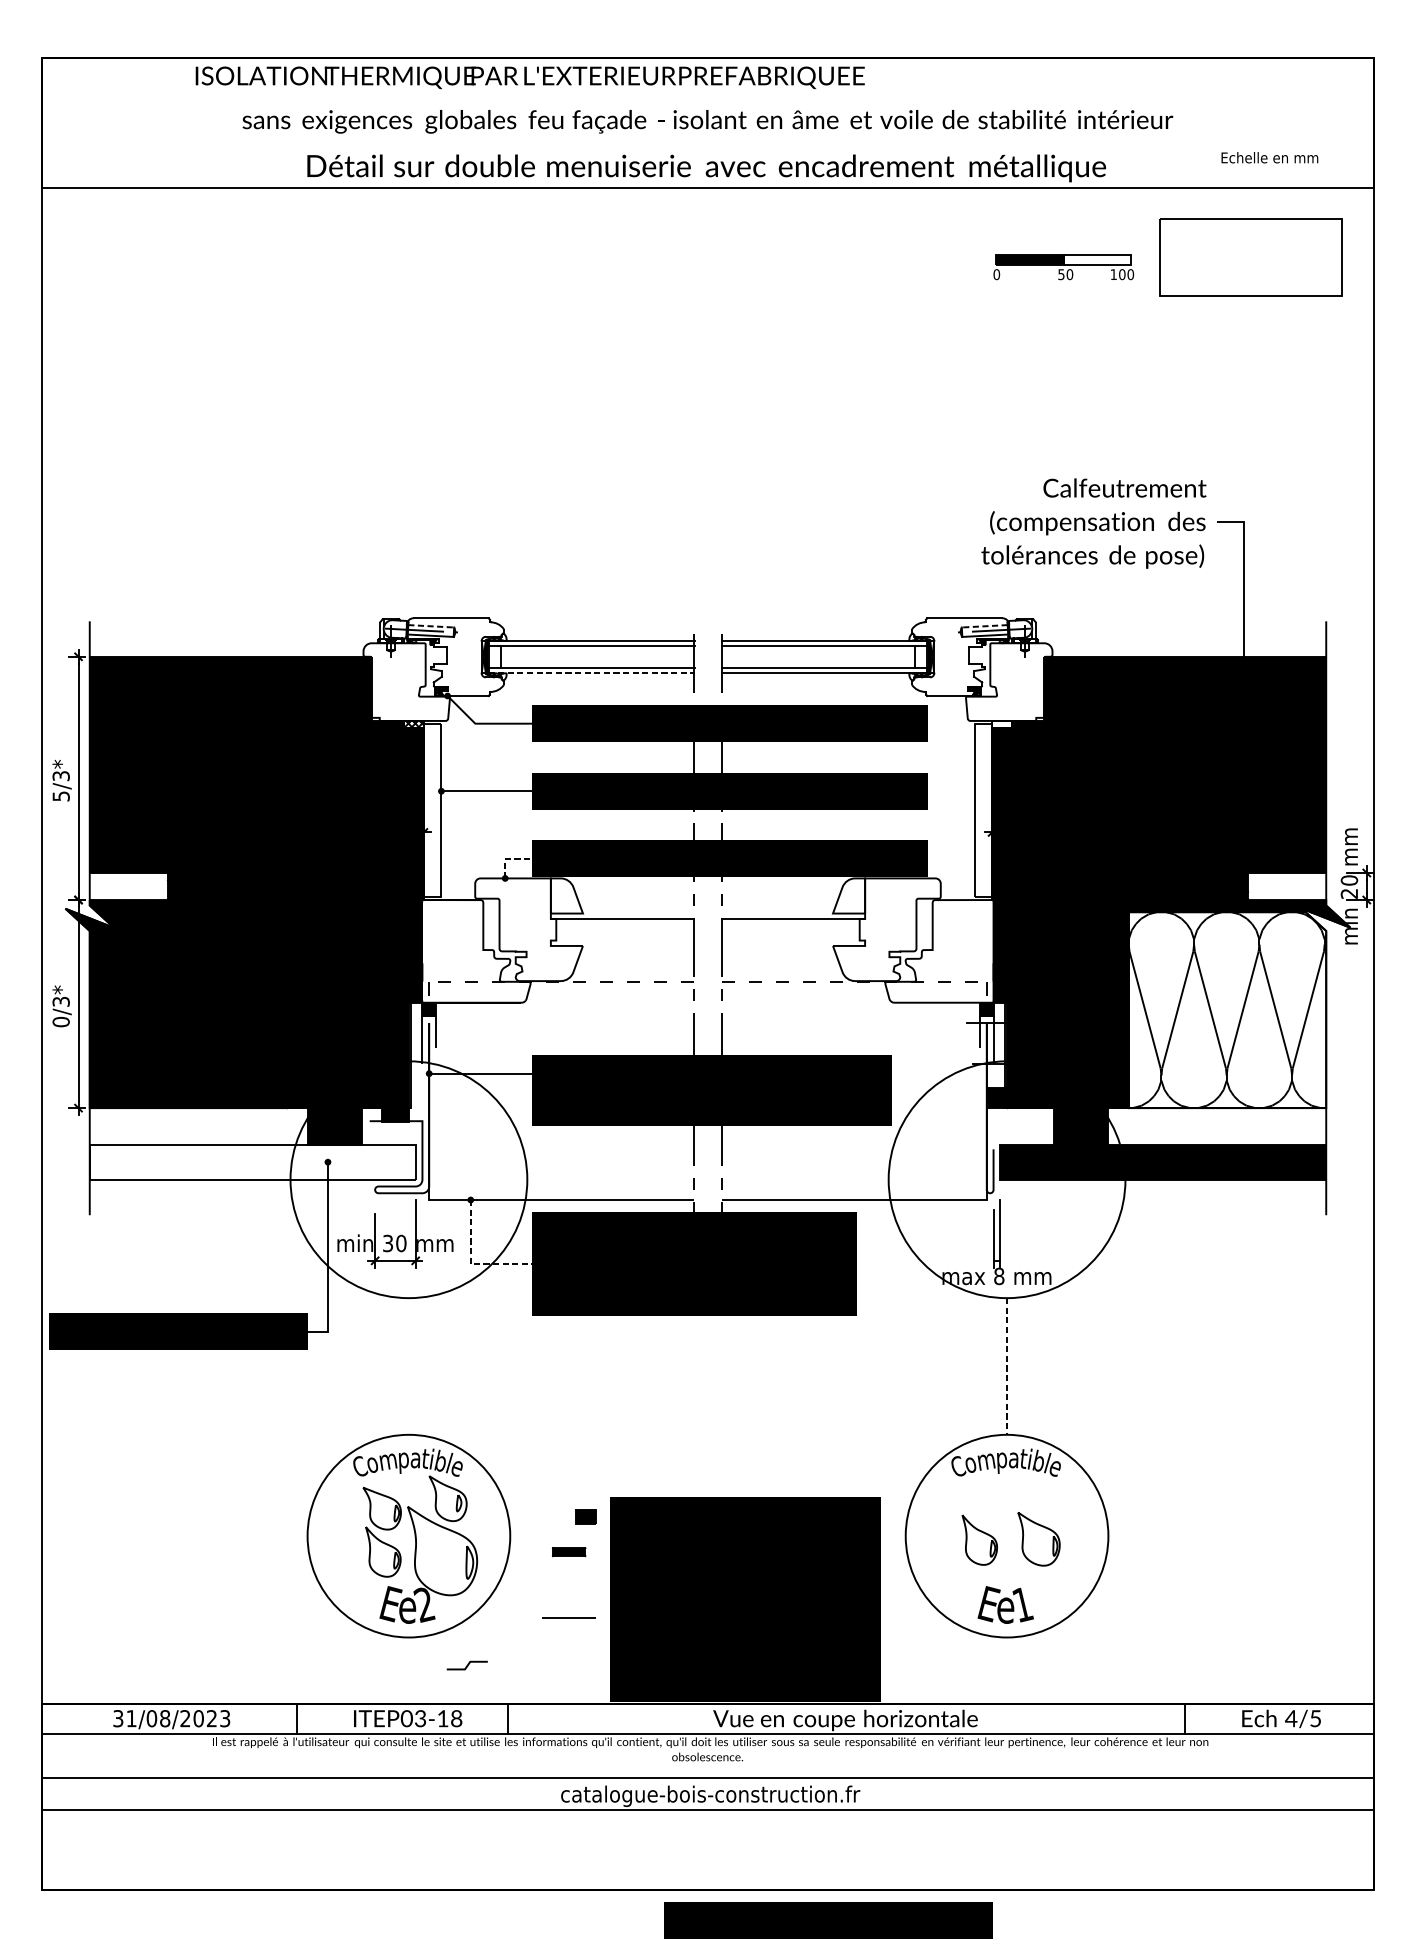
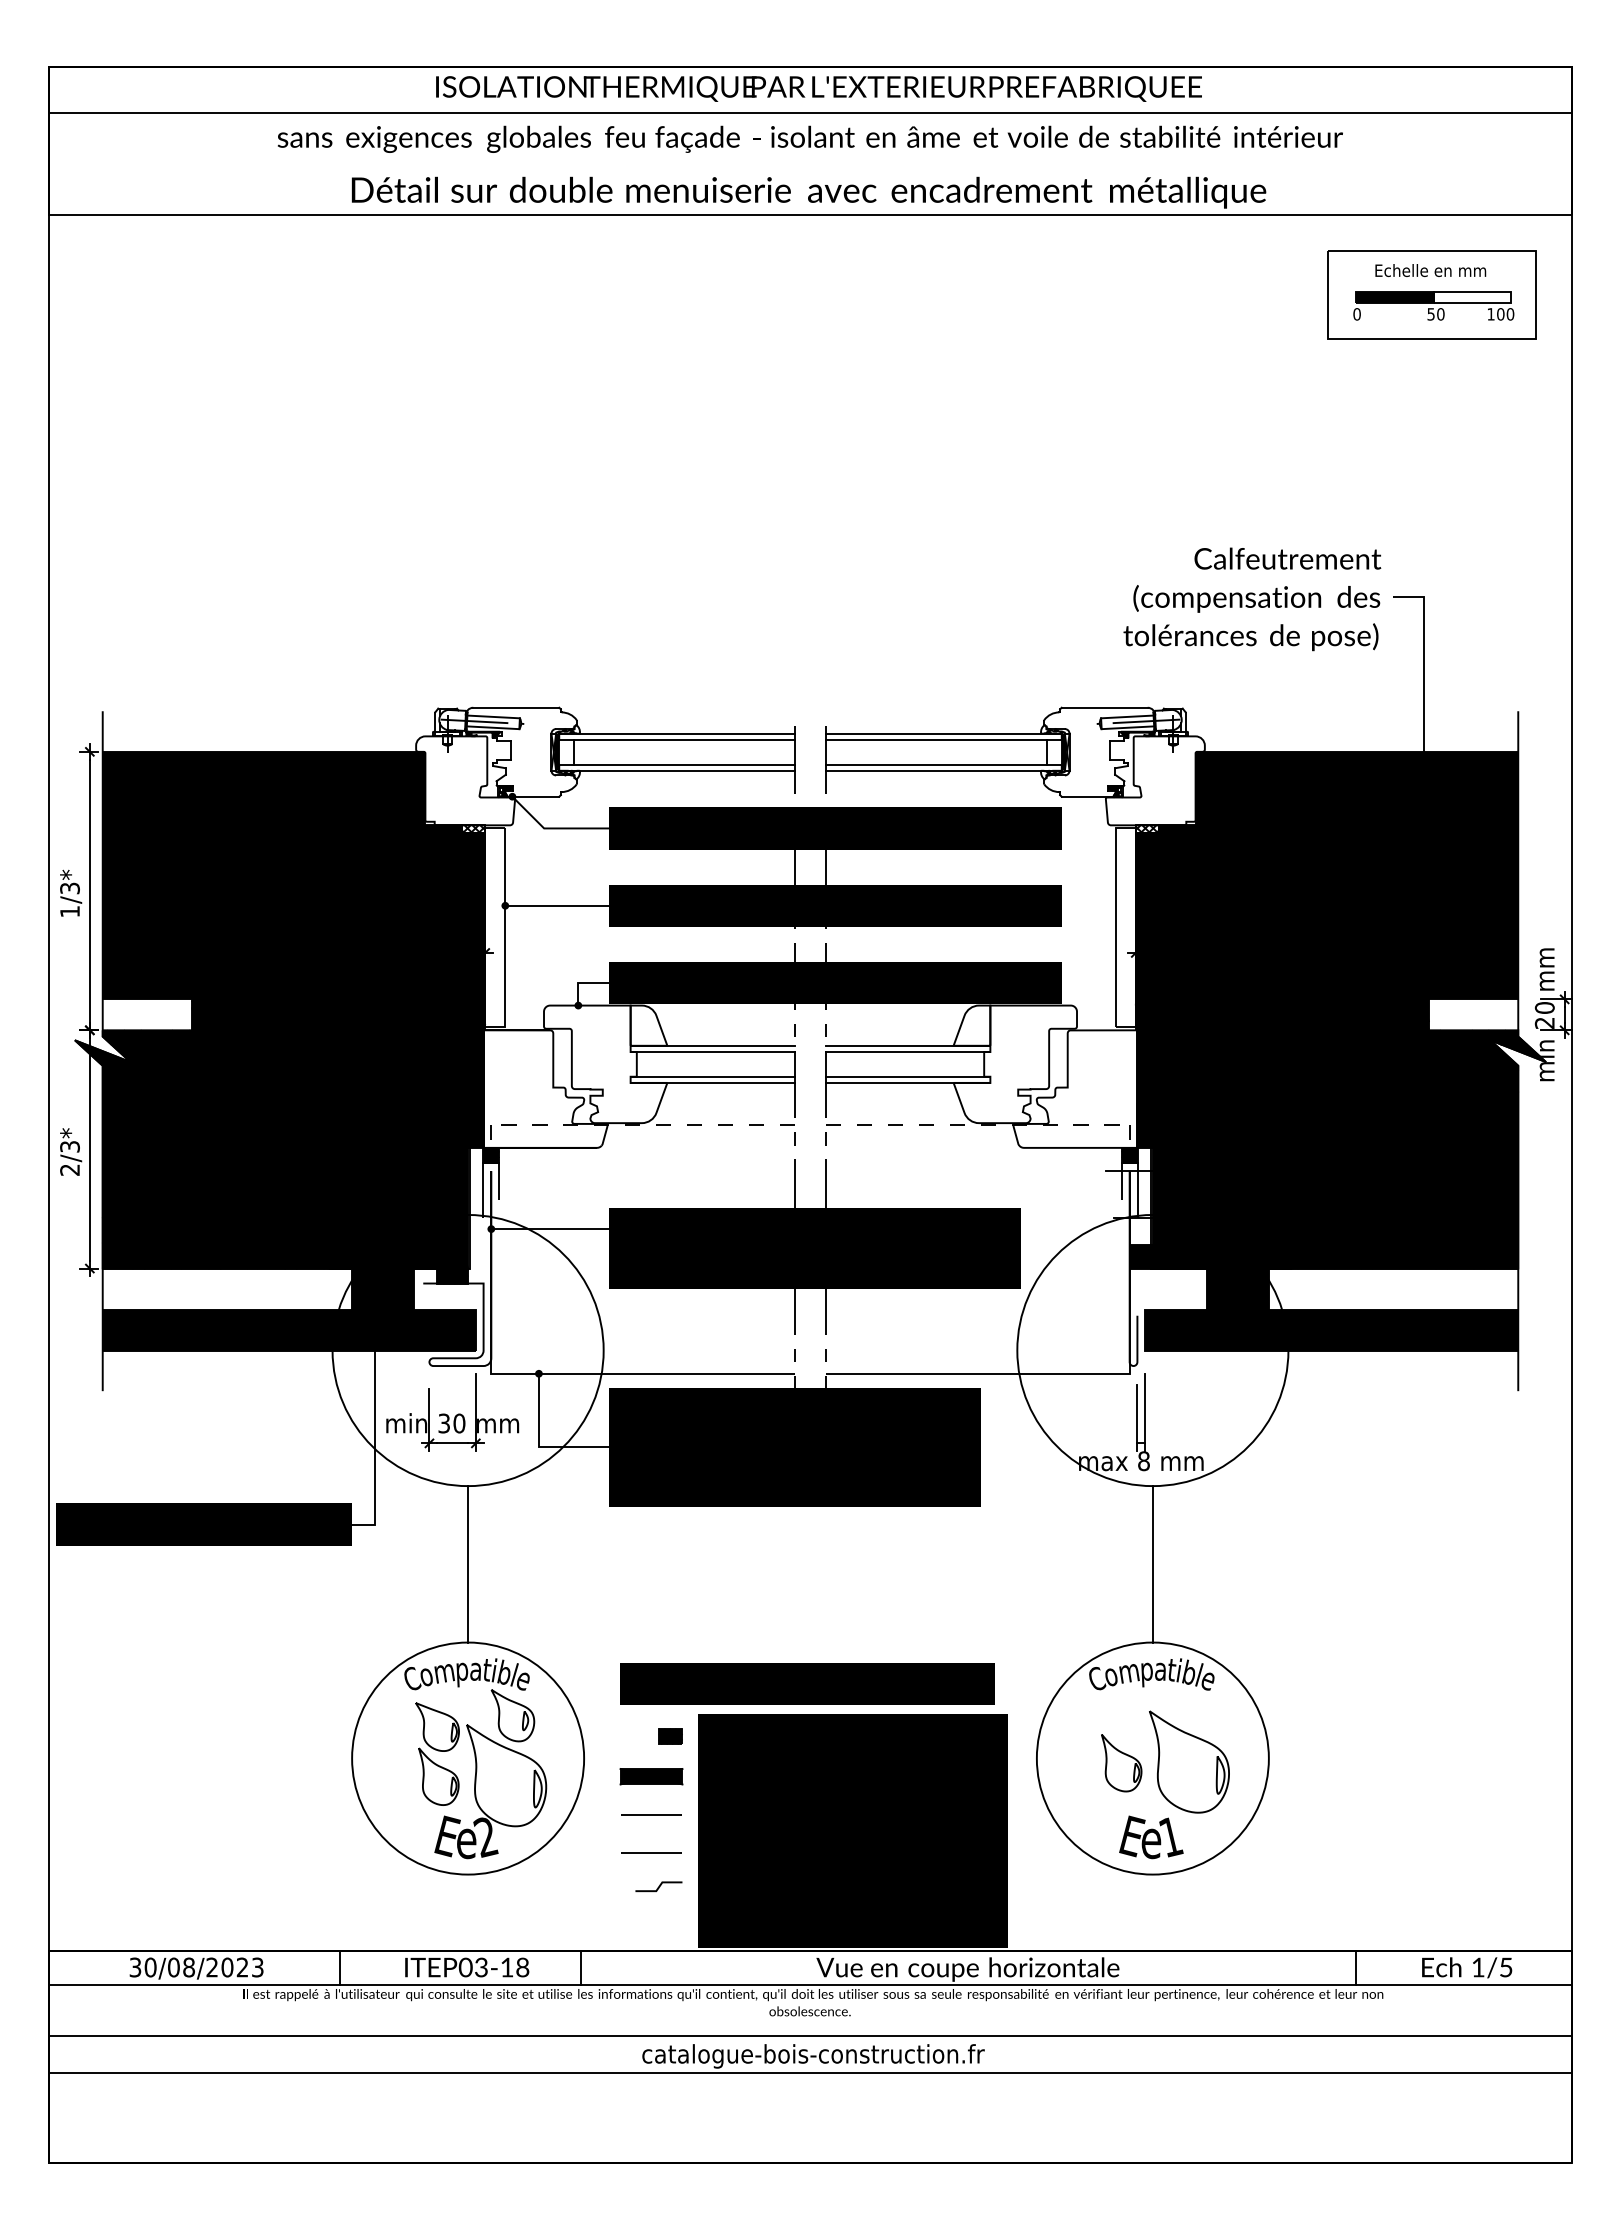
text: (529, 77) -> (818, 88), moved
line: (708, 99) -> (810, 113), added
text: (1269, 157) -> (1430, 270), moved
part: (1063, 266) -> (1433, 305), moved
line: (431, 625) -> (494, 716), dashed -> solid
line: (984, 625) -> (1126, 716), dashed -> solid
line: (591, 673) -> (677, 770), dashed -> solid
hatch: (1001, 724) -> (1146, 829), added
text: (60, 796) -> (69, 911), 5/3* -> 1/3*
line: (508, 859) -> (582, 983), dashed -> solid
line: (622, 913) -> (712, 1045), added
line: (792, 913) -> (907, 1045), added
line: (622, 940) -> (712, 1076), added
line: (792, 940) -> (907, 1076), added
line: (622, 945) -> (712, 1082), added
line: (792, 945) -> (907, 1082), added
fill: (1227, 1010) -> (1405, 1156), added
text: (60, 1021) -> (69, 1169), 0/3* -> 2/3*
fill: (252, 1162) -> (288, 1330), added
line: (470, 1263) -> (538, 1446), dashed -> solid
line: (409, 1366) -> (468, 1564), added
line: (1006, 1366) -> (1152, 1564), dashed -> solid
part: (1039, 1538) -> (1189, 1761), size x1.67
part: (569, 1551) -> (651, 1776), size x1.67
line: (569, 1585) -> (651, 1814), added
line: (466, 1665) -> (658, 1886), moved
text: (131, 1718) -> (150, 1967), 31/08/2023 -> 30/08/2023
text: (1291, 1718) -> (1478, 1967), 4/5 -> 1/5
text: (828, 1920) -> (807, 1683), moved

